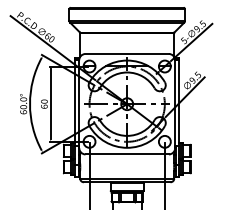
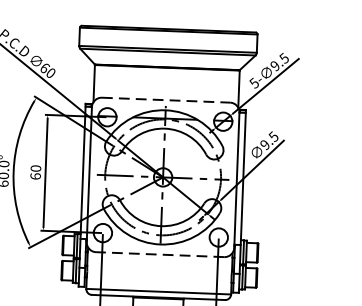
line: (127, 53) -> (166, 99), solid -> dashed
line: (127, 154) -> (160, 254), solid -> dashed

